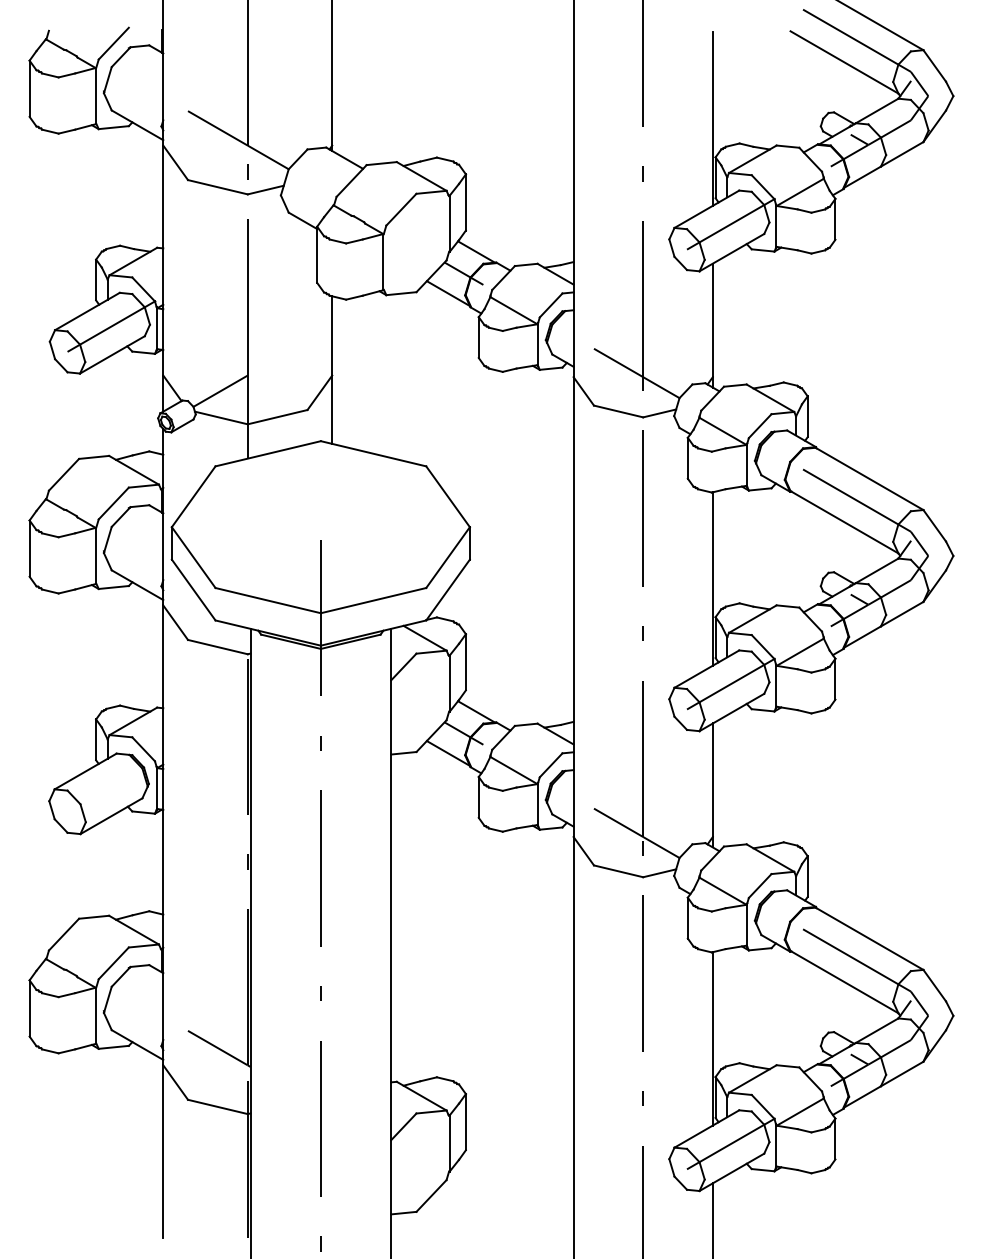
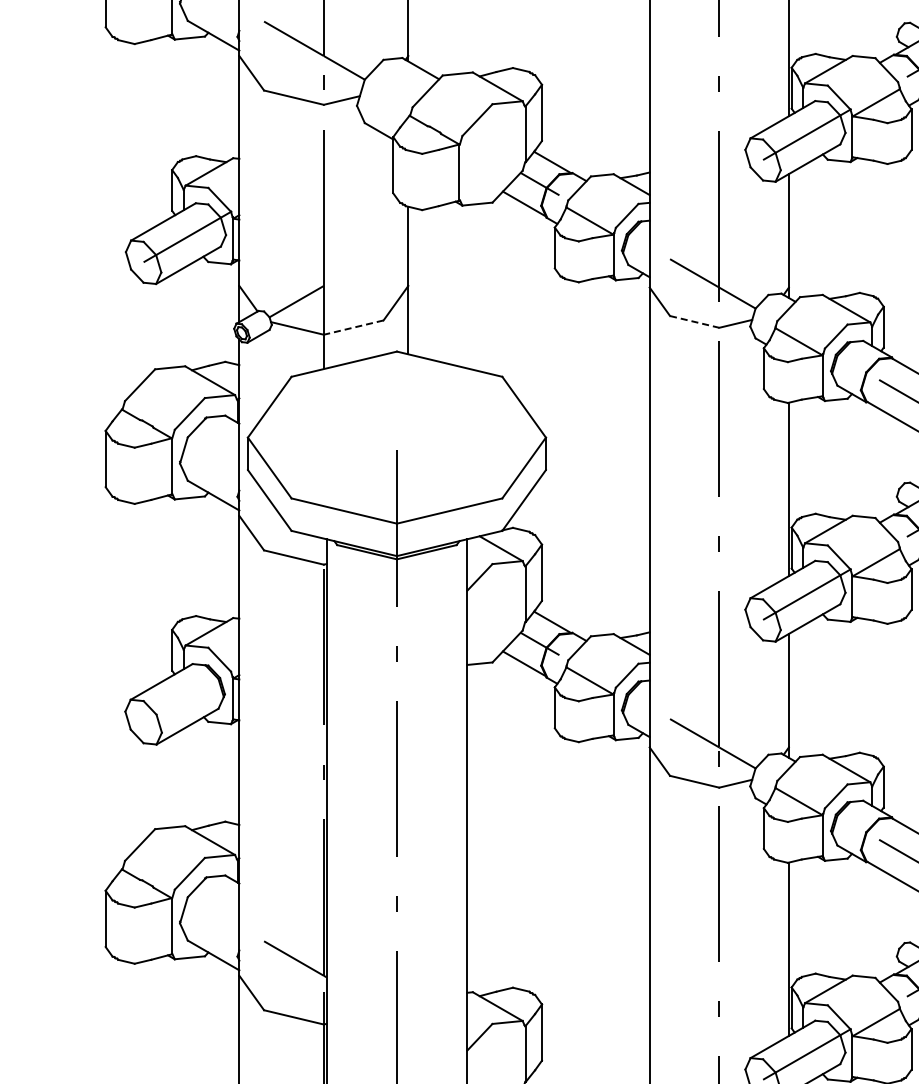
line: (619, 411) -> (695, 321), solid -> dashed
line: (277, 417) -> (353, 327), solid -> dashed

